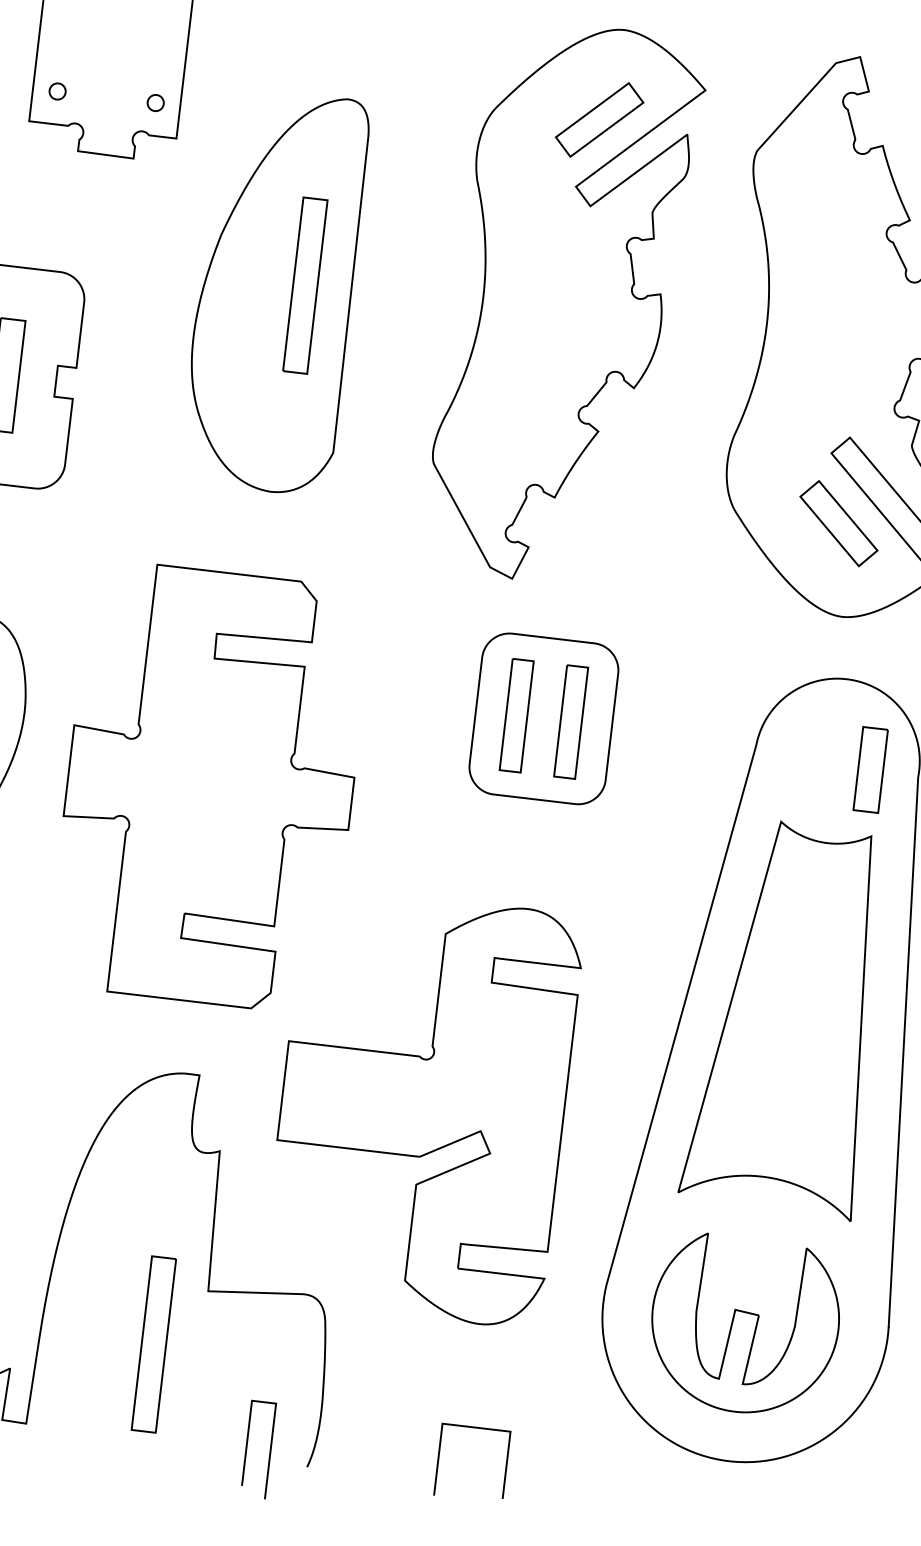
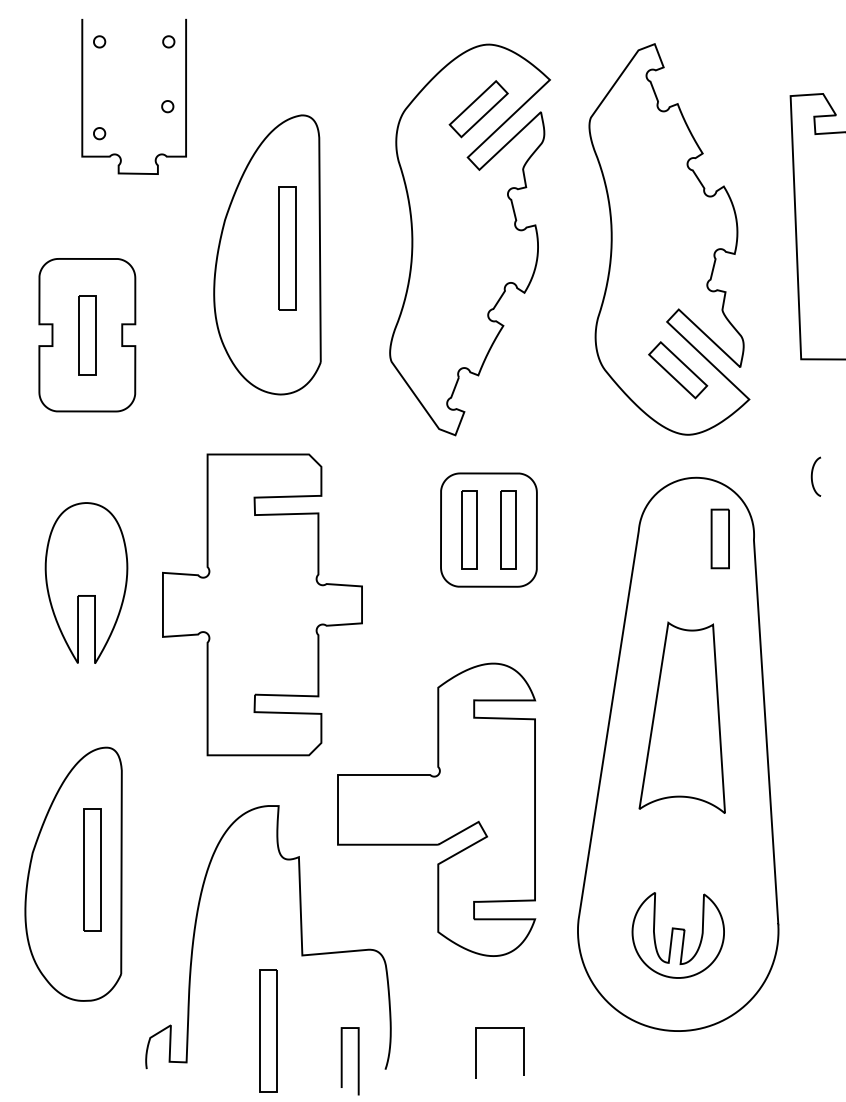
part: (155, 102) -> (167, 106), moved
part: (787, 1017) -> (682, 717), size x0.7
part: (745, 1325) -> (678, 935), size x0.7
part: (153, 1343) -> (268, 1030), moved

